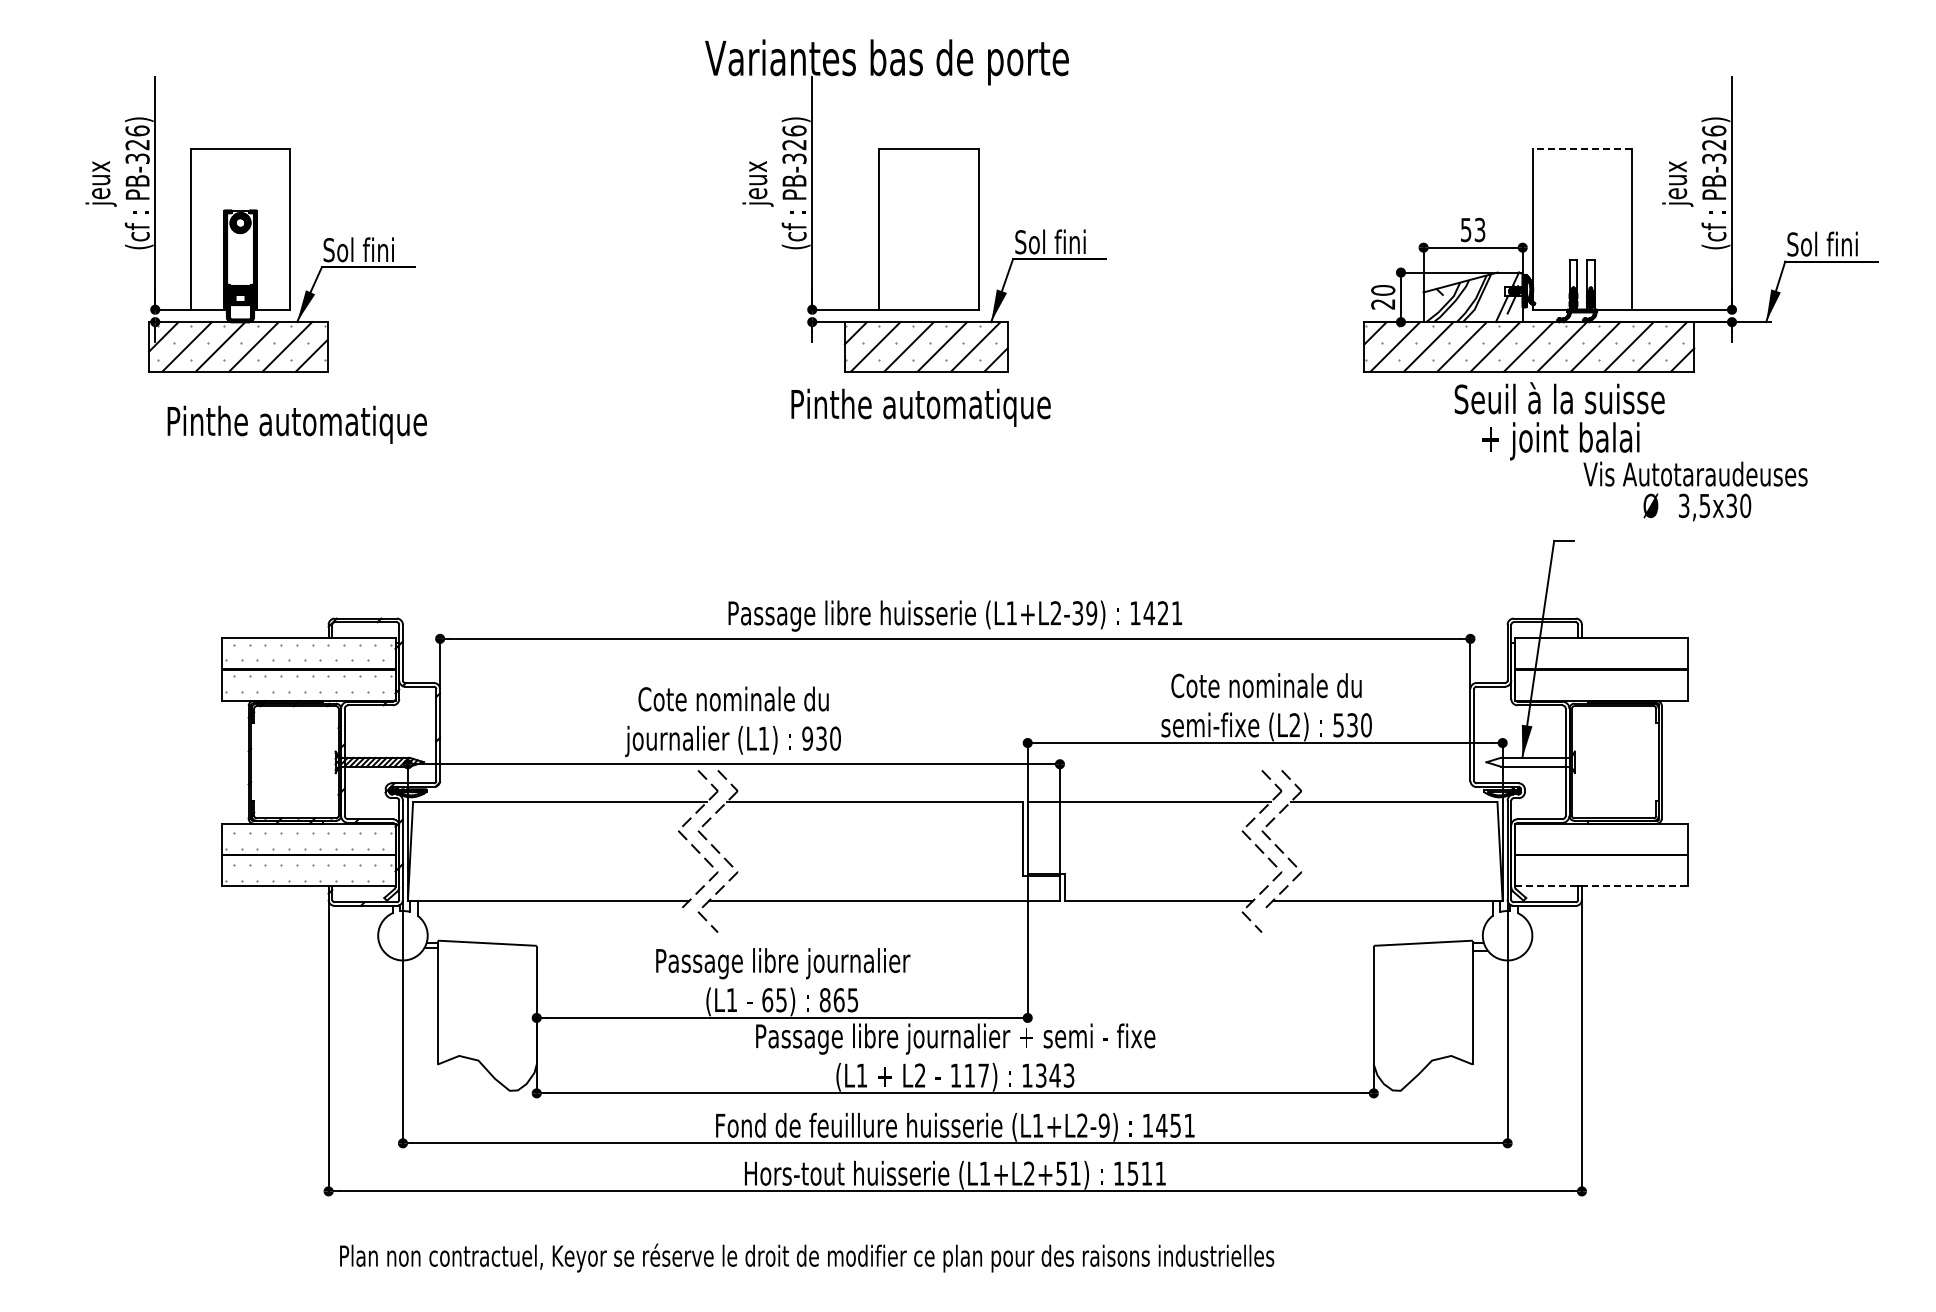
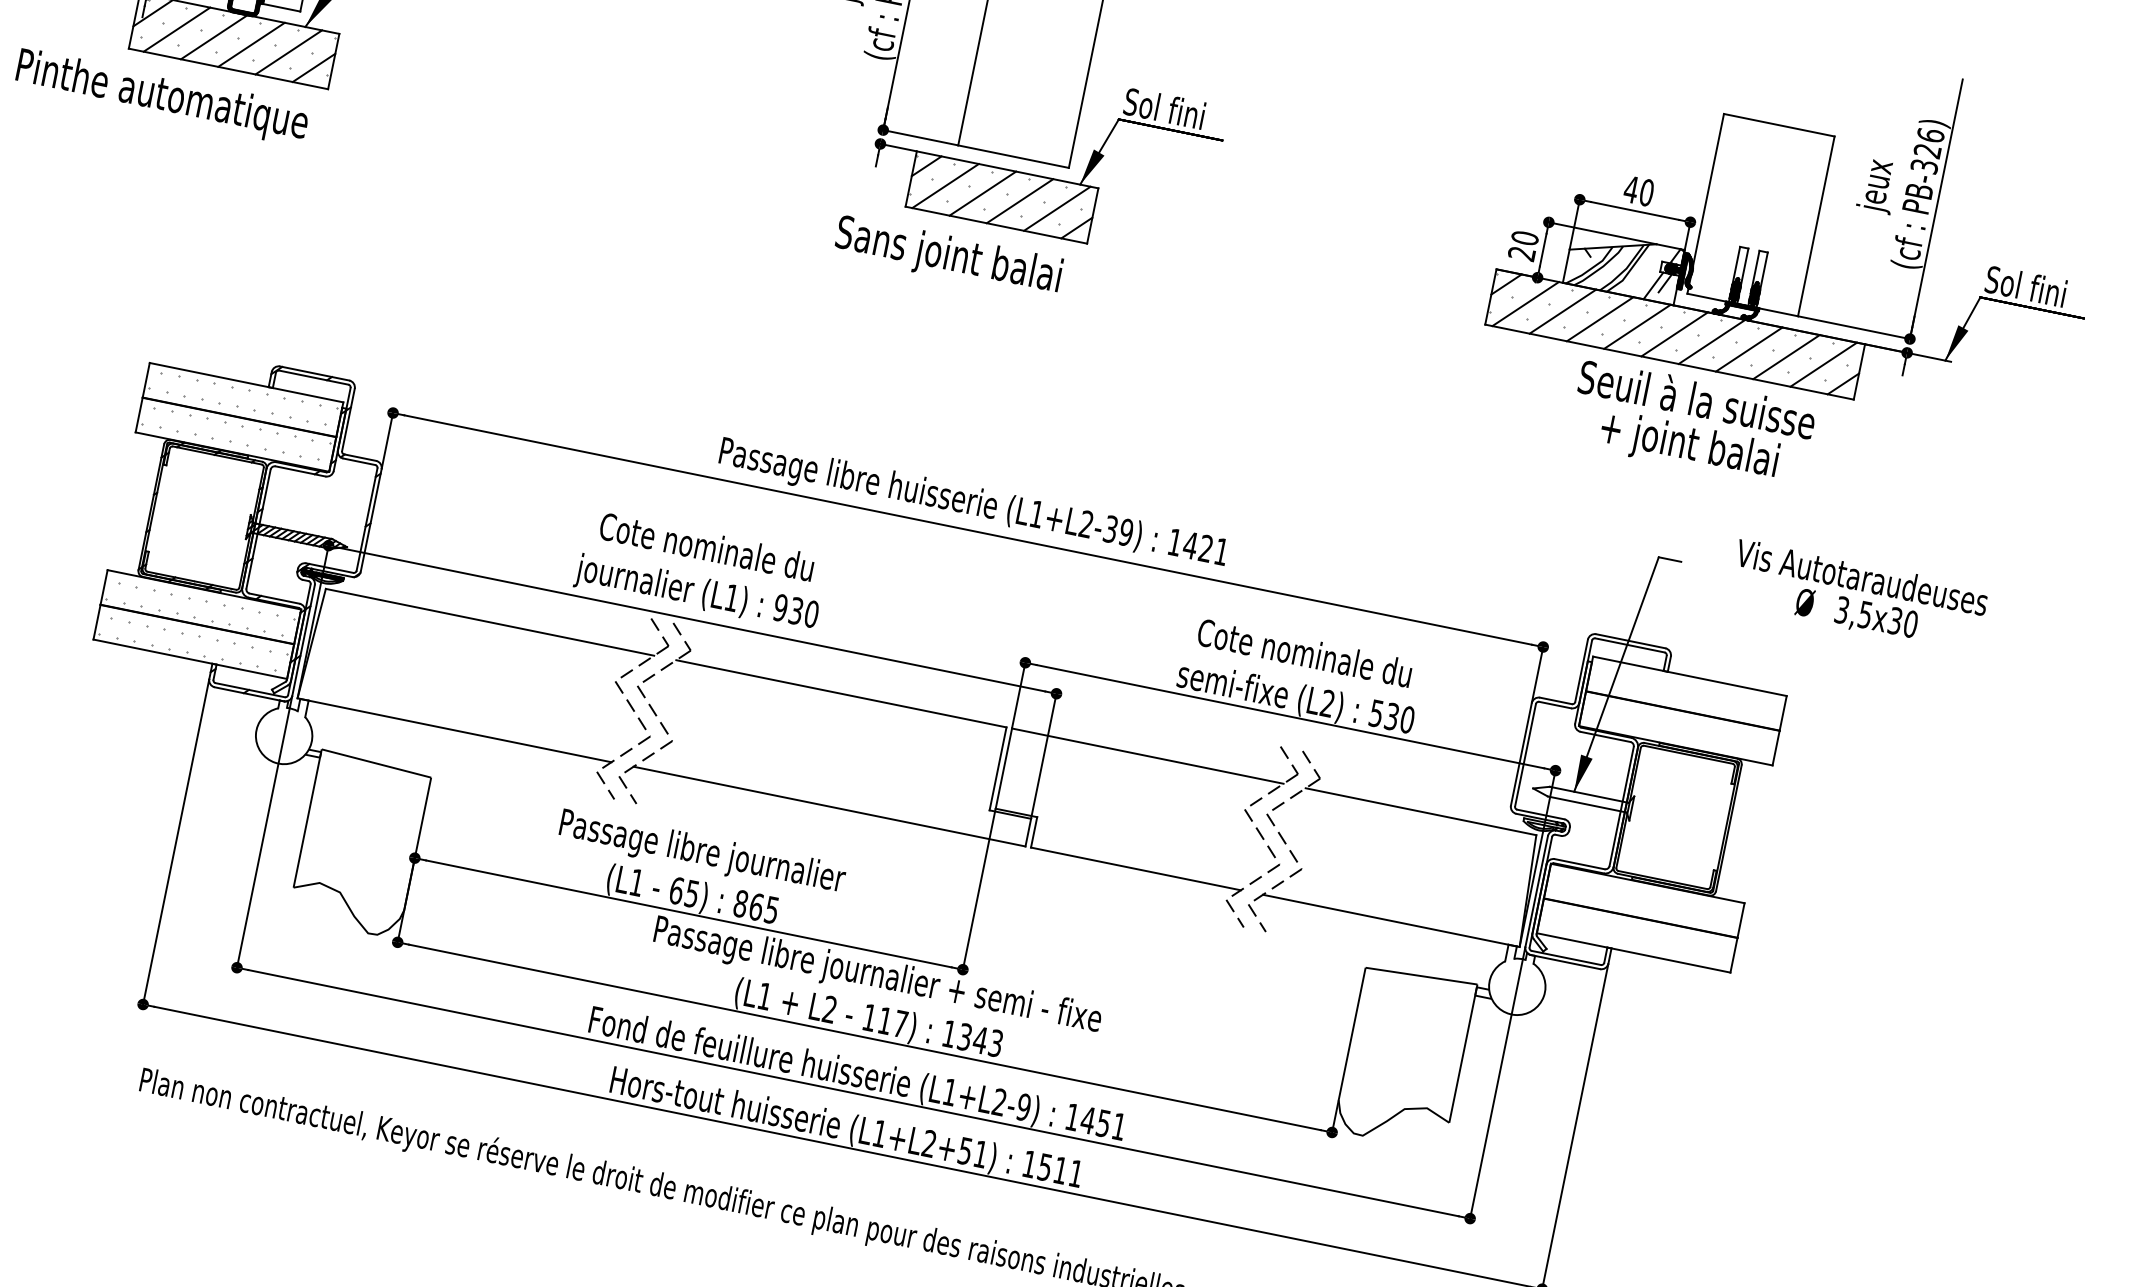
line: (1582, 148) -> (1779, 125), dashed -> solid
text: (1472, 229) -> (1638, 190), 53 -> 40
text: (920, 407) -> (981, 263), Pinthe automatique -> Sans joint balai
text: (296, 424) -> (161, 96), moved
text: (1695, 491) -> (1858, 596), moved
line: (1601, 886) -> (1633, 953), dashed -> solid
line: (688, 921) -> (606, 784), added
line: (1271, 921) -> (1256, 917), added

